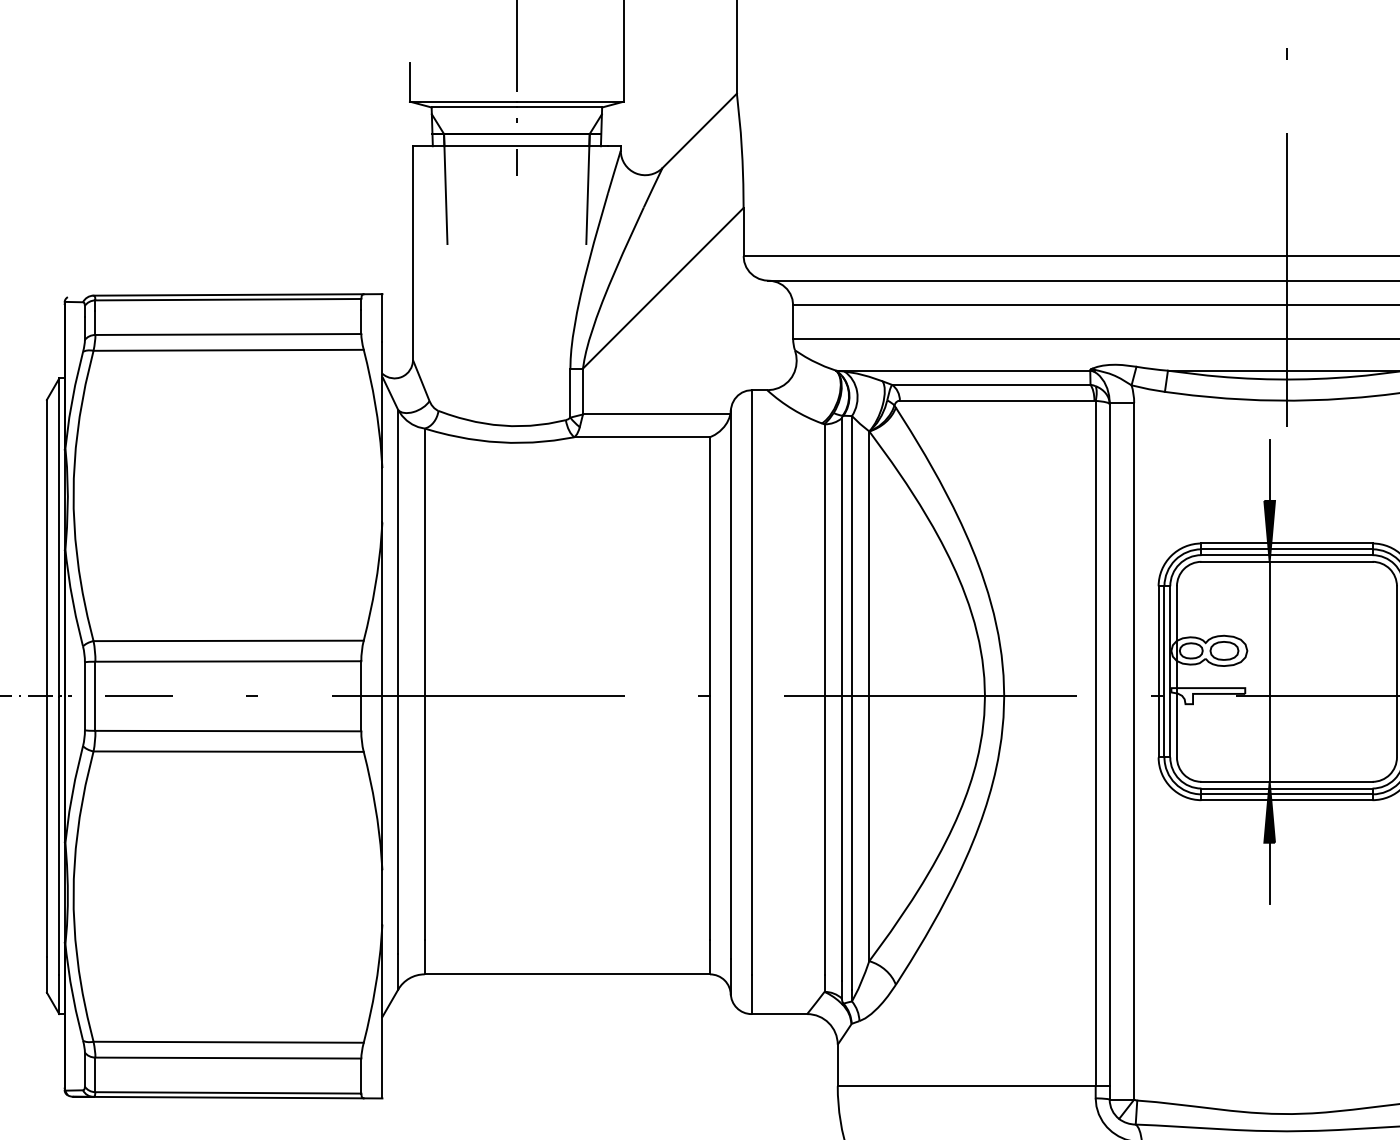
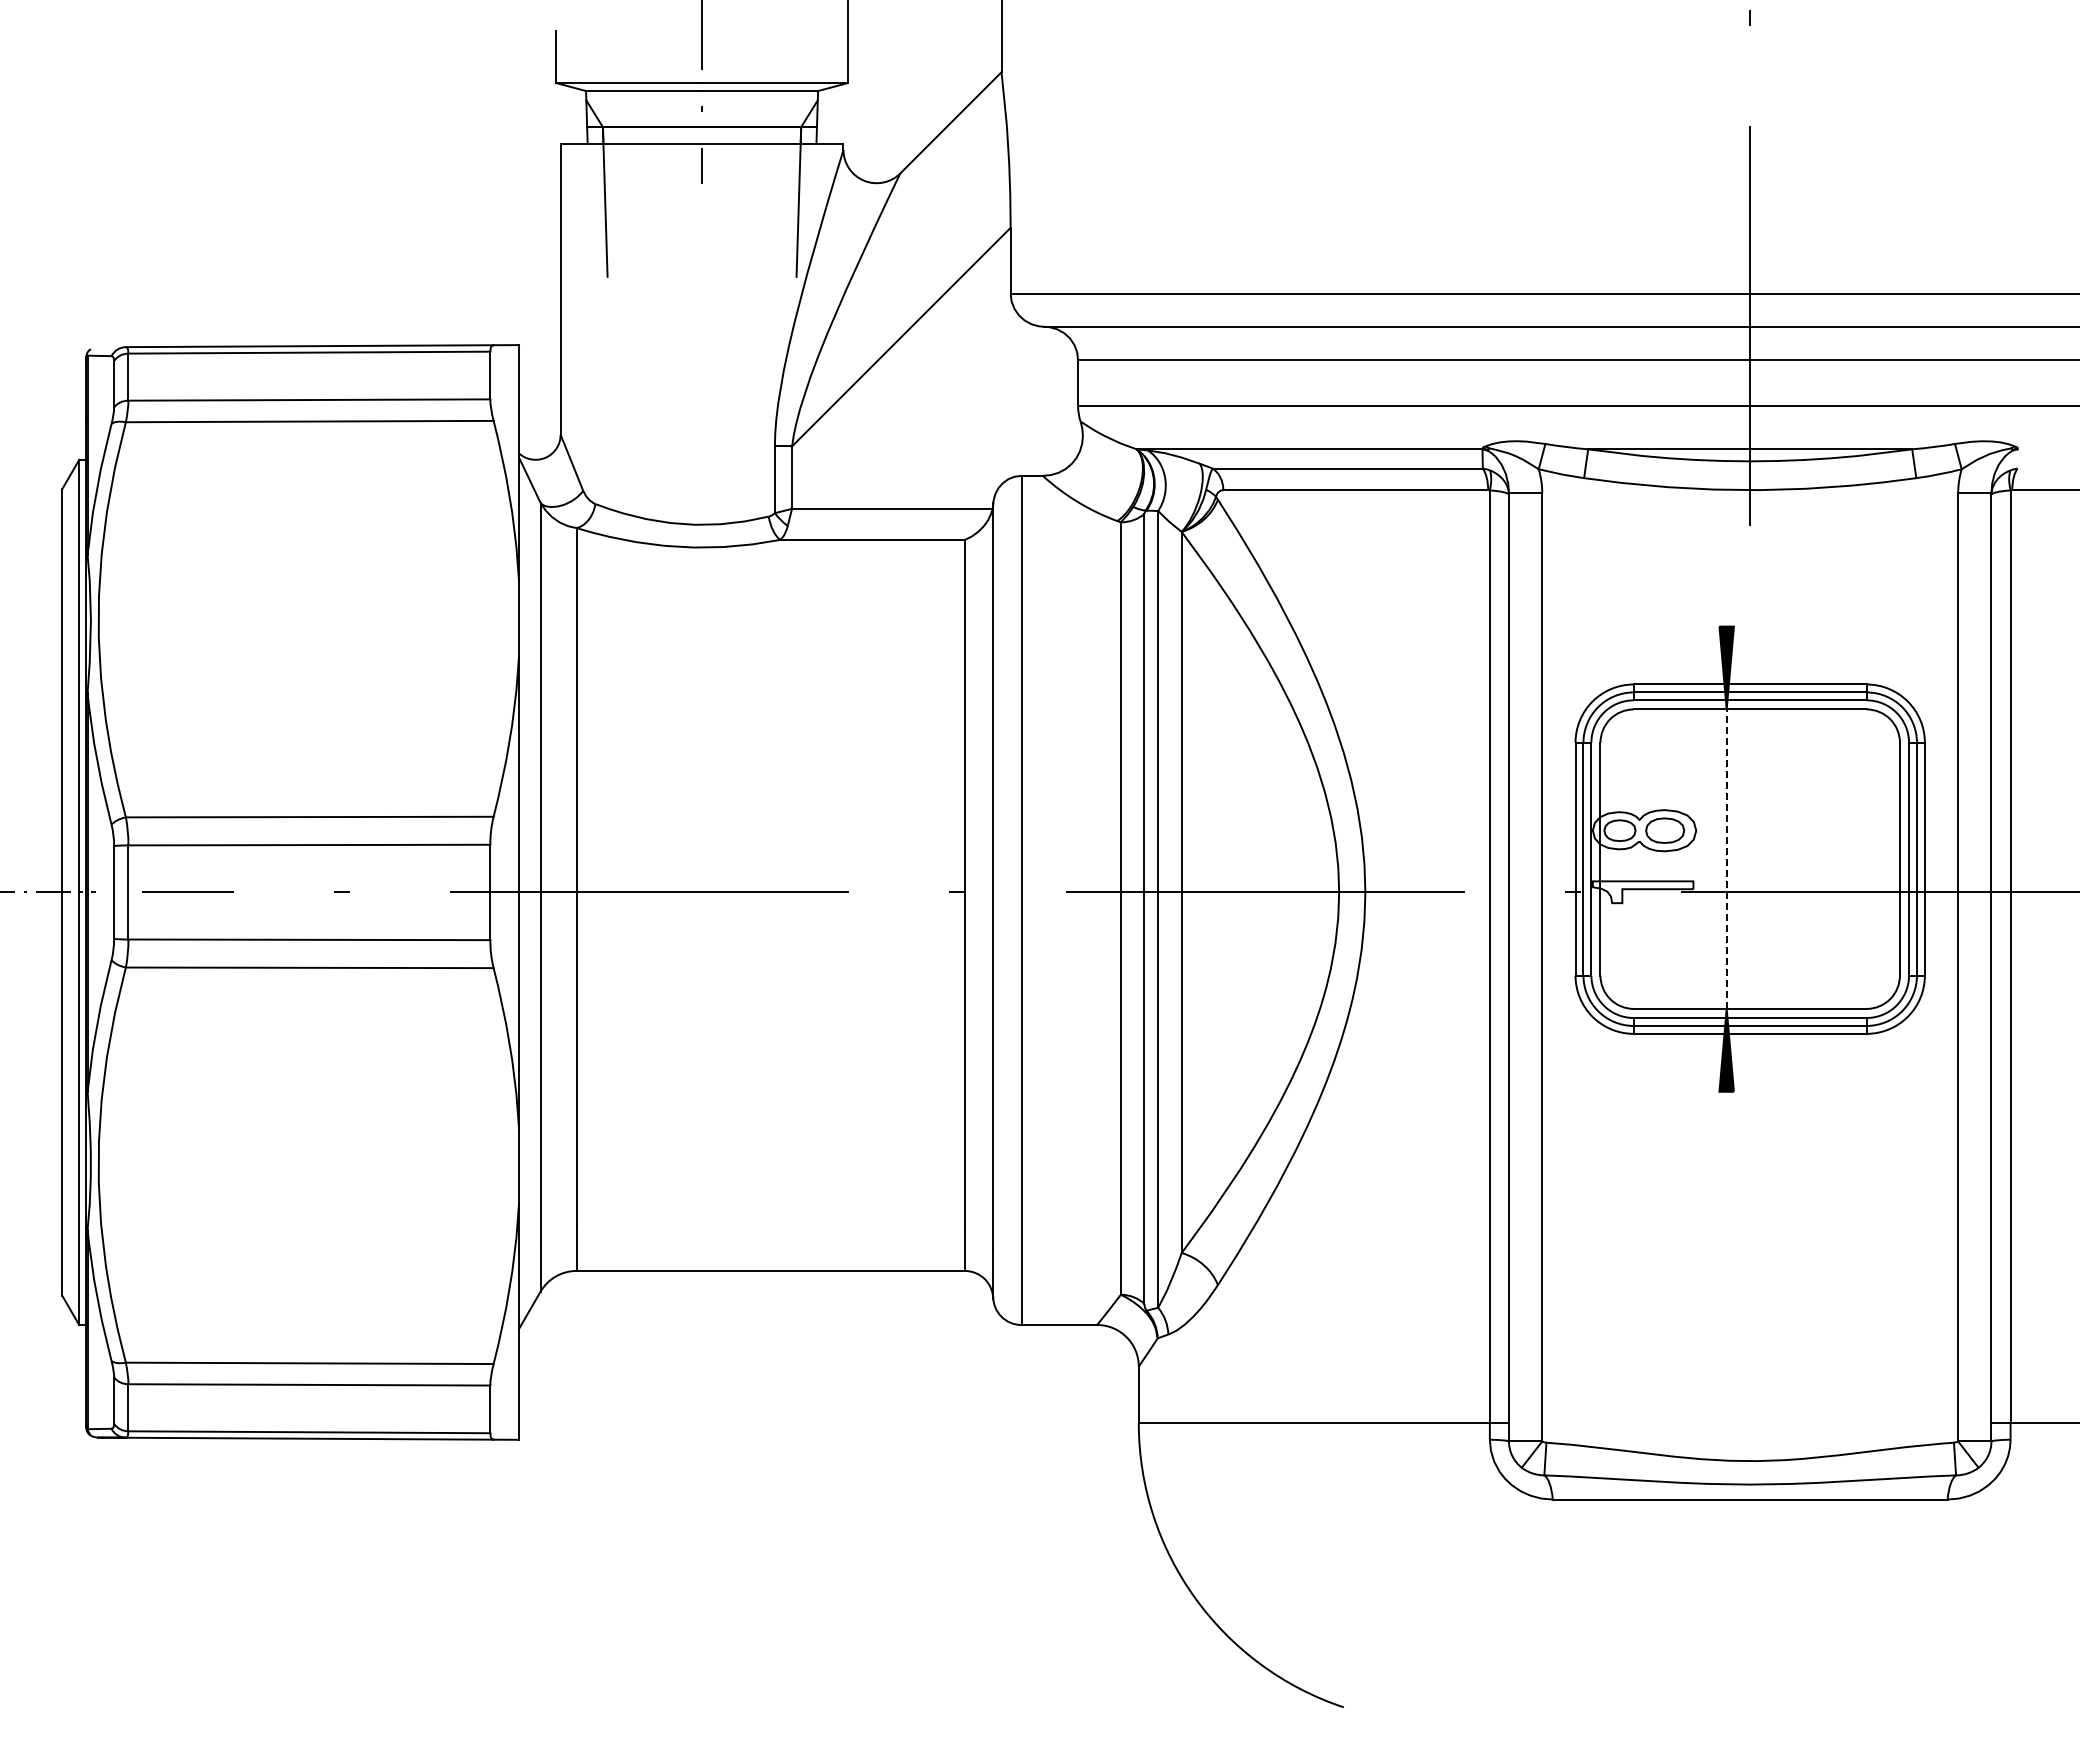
line: (1269, 470) -> (1726, 584), removed
line: (1269, 672) -> (1726, 859), solid -> dashed
line: (1269, 873) -> (1726, 1133), removed

